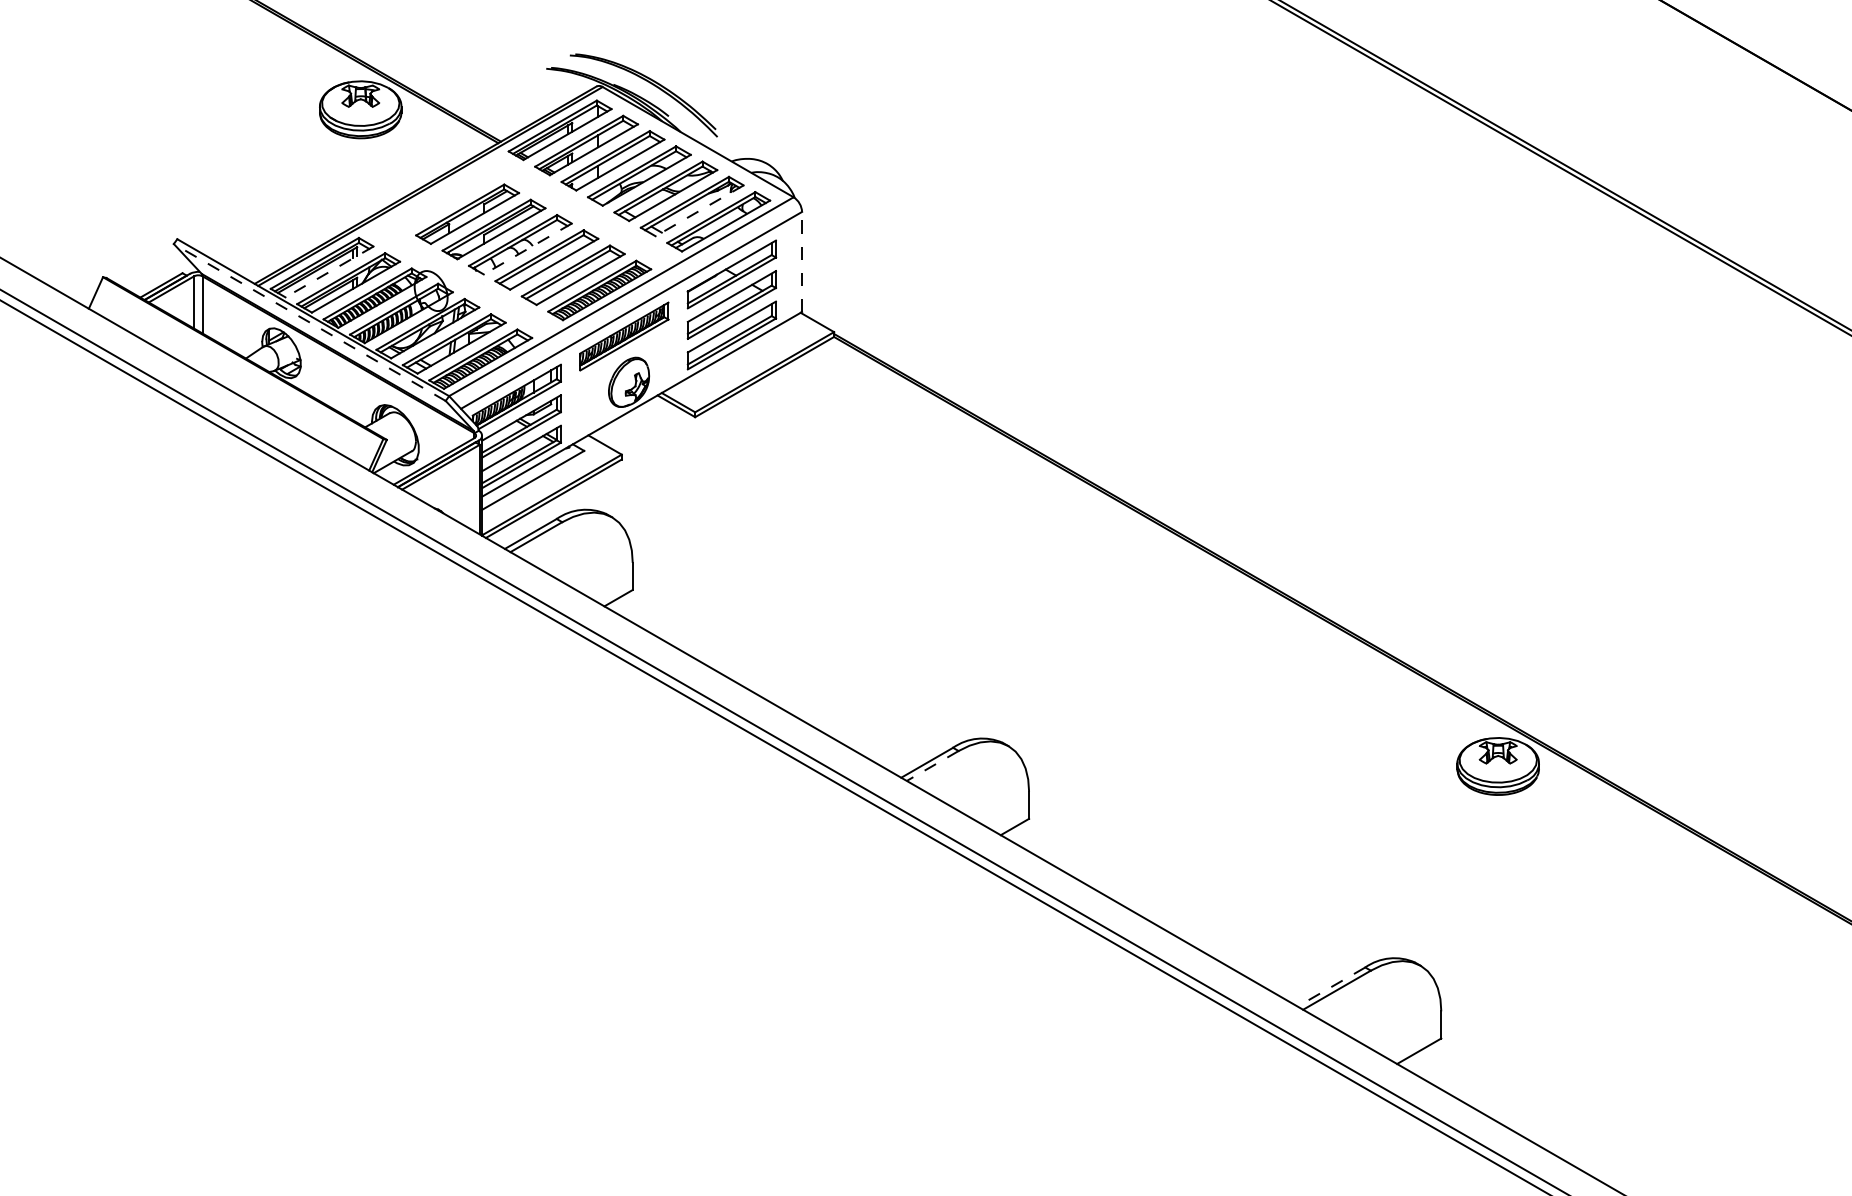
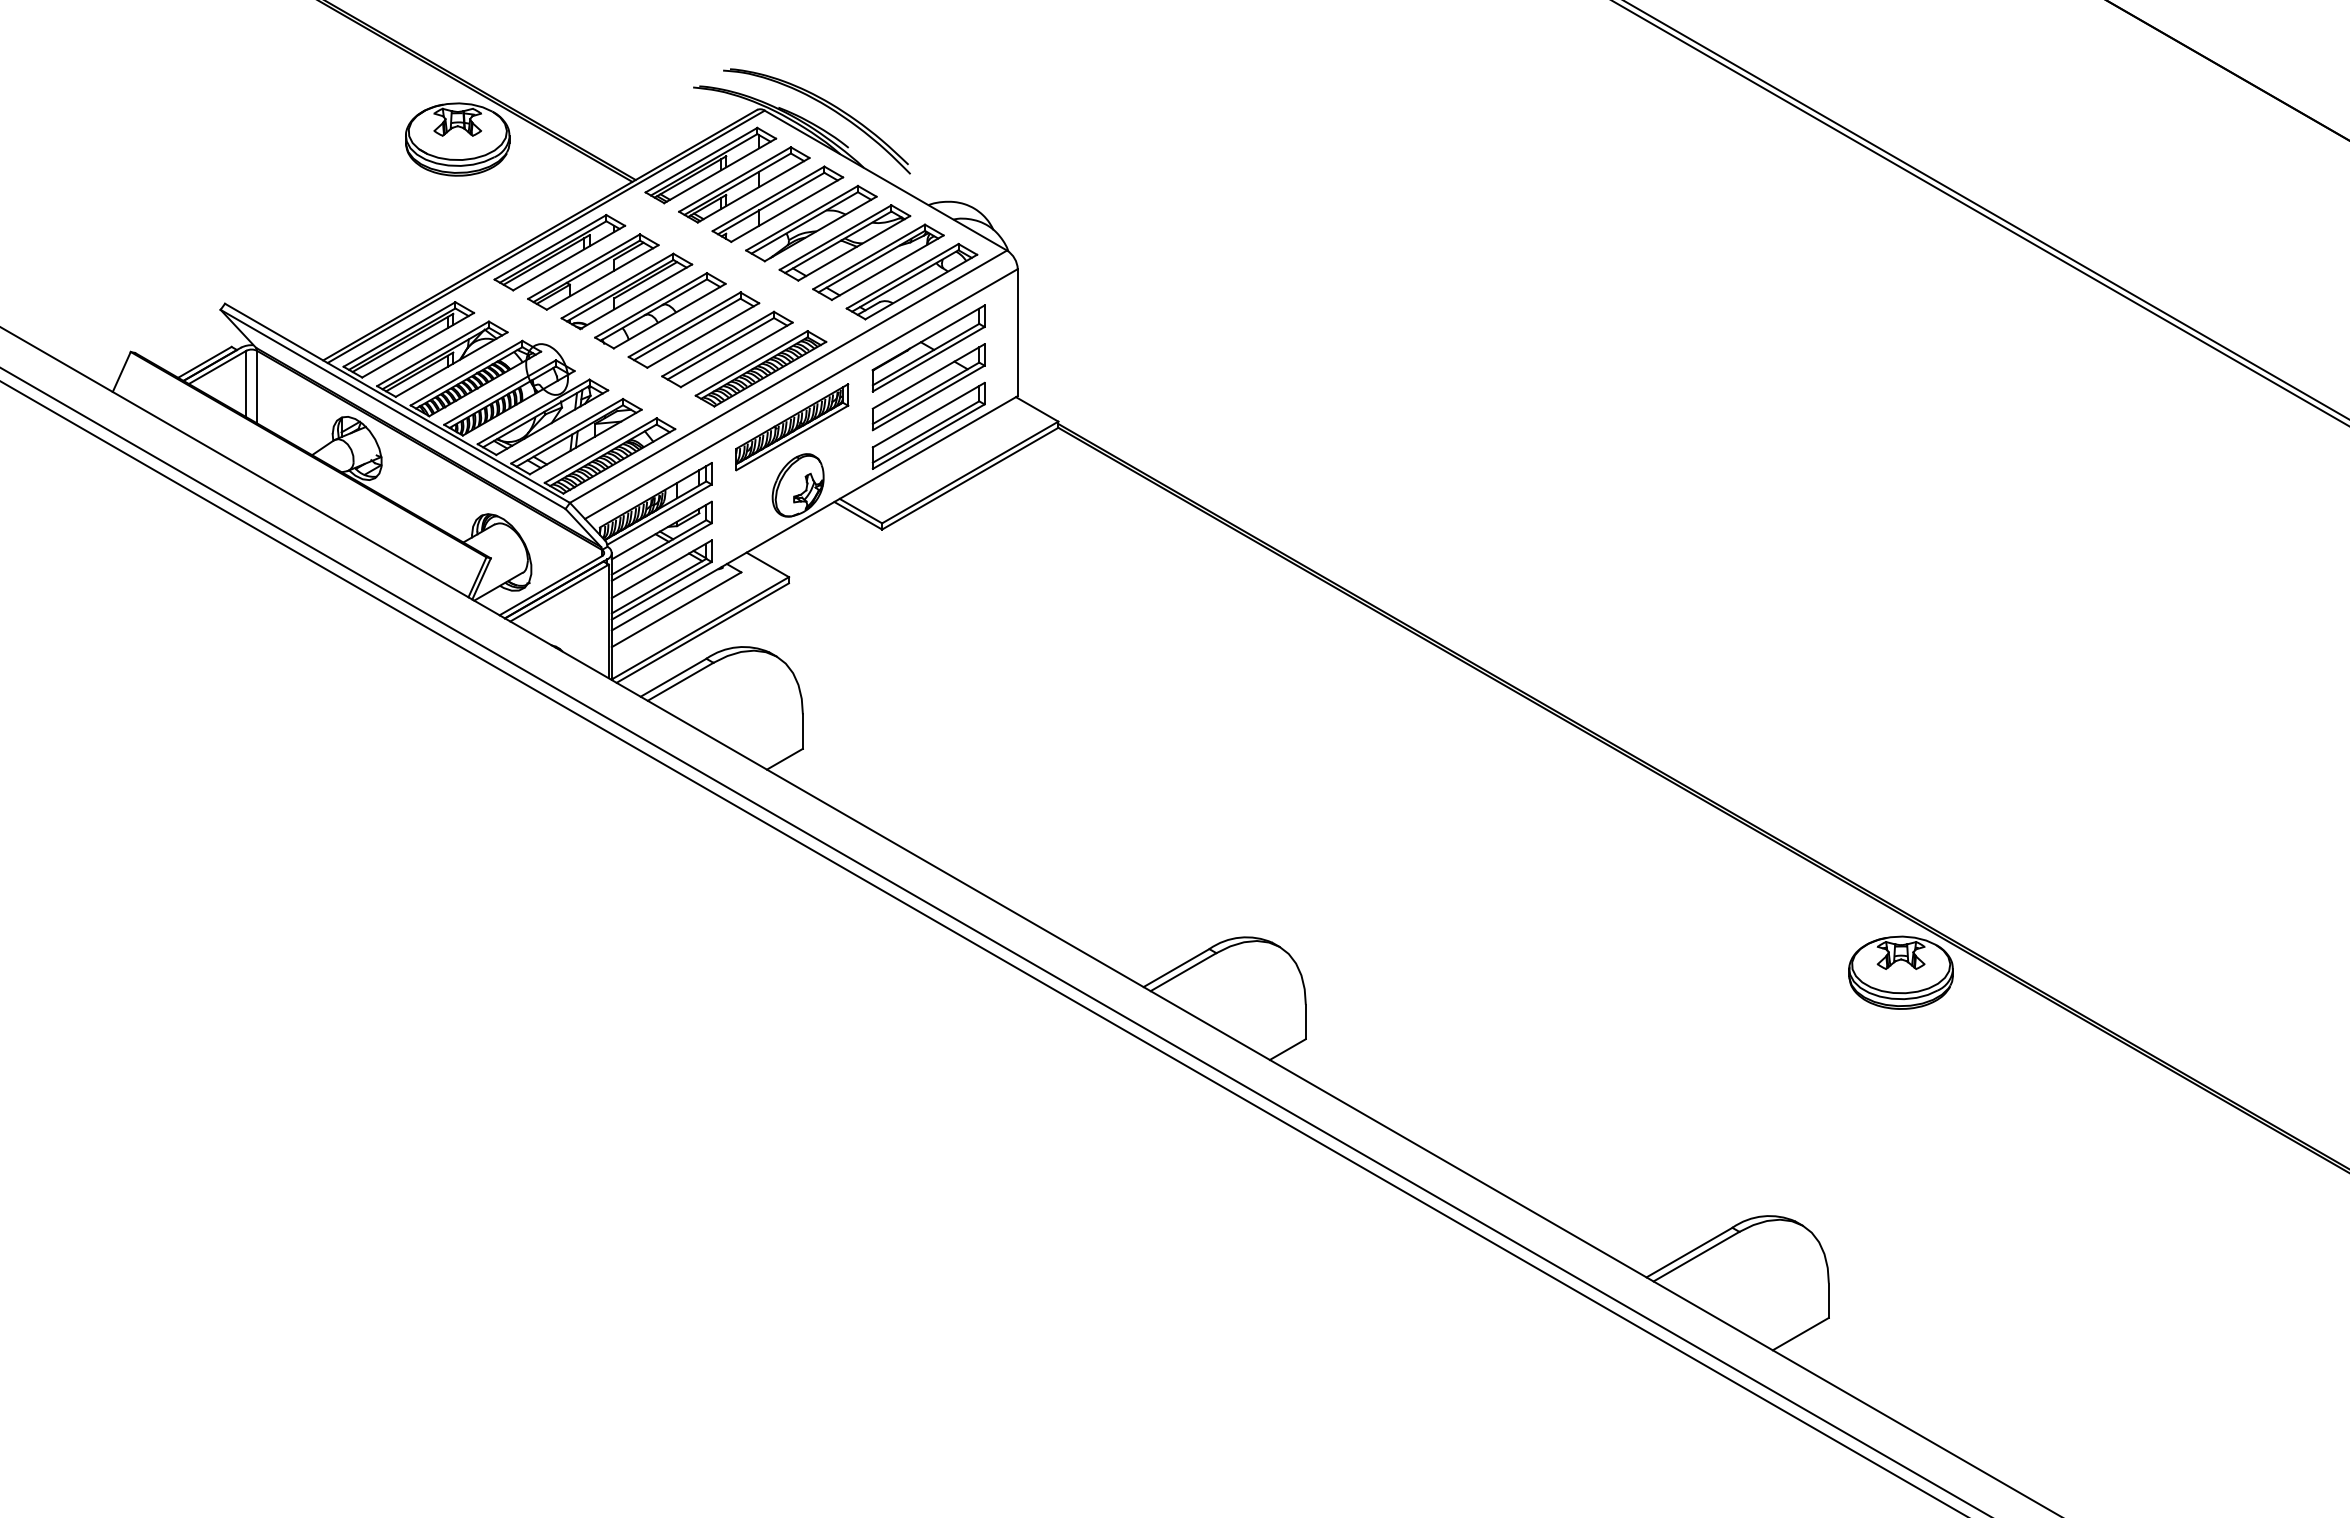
part: (440, 198) -> (559, 252), added
line: (699, 210) -> (887, 267), dashed -> solid
line: (527, 249) -> (669, 316), dashed -> solid
line: (801, 261) -> (1017, 332), dashed -> solid
line: (329, 272) -> (418, 345), dashed -> solid
line: (309, 322) -> (392, 409), dashed -> solid
line: (932, 766) -> (1183, 972), dashed -> solid
line: (1331, 986) -> (1689, 1252), dashed -> solid

